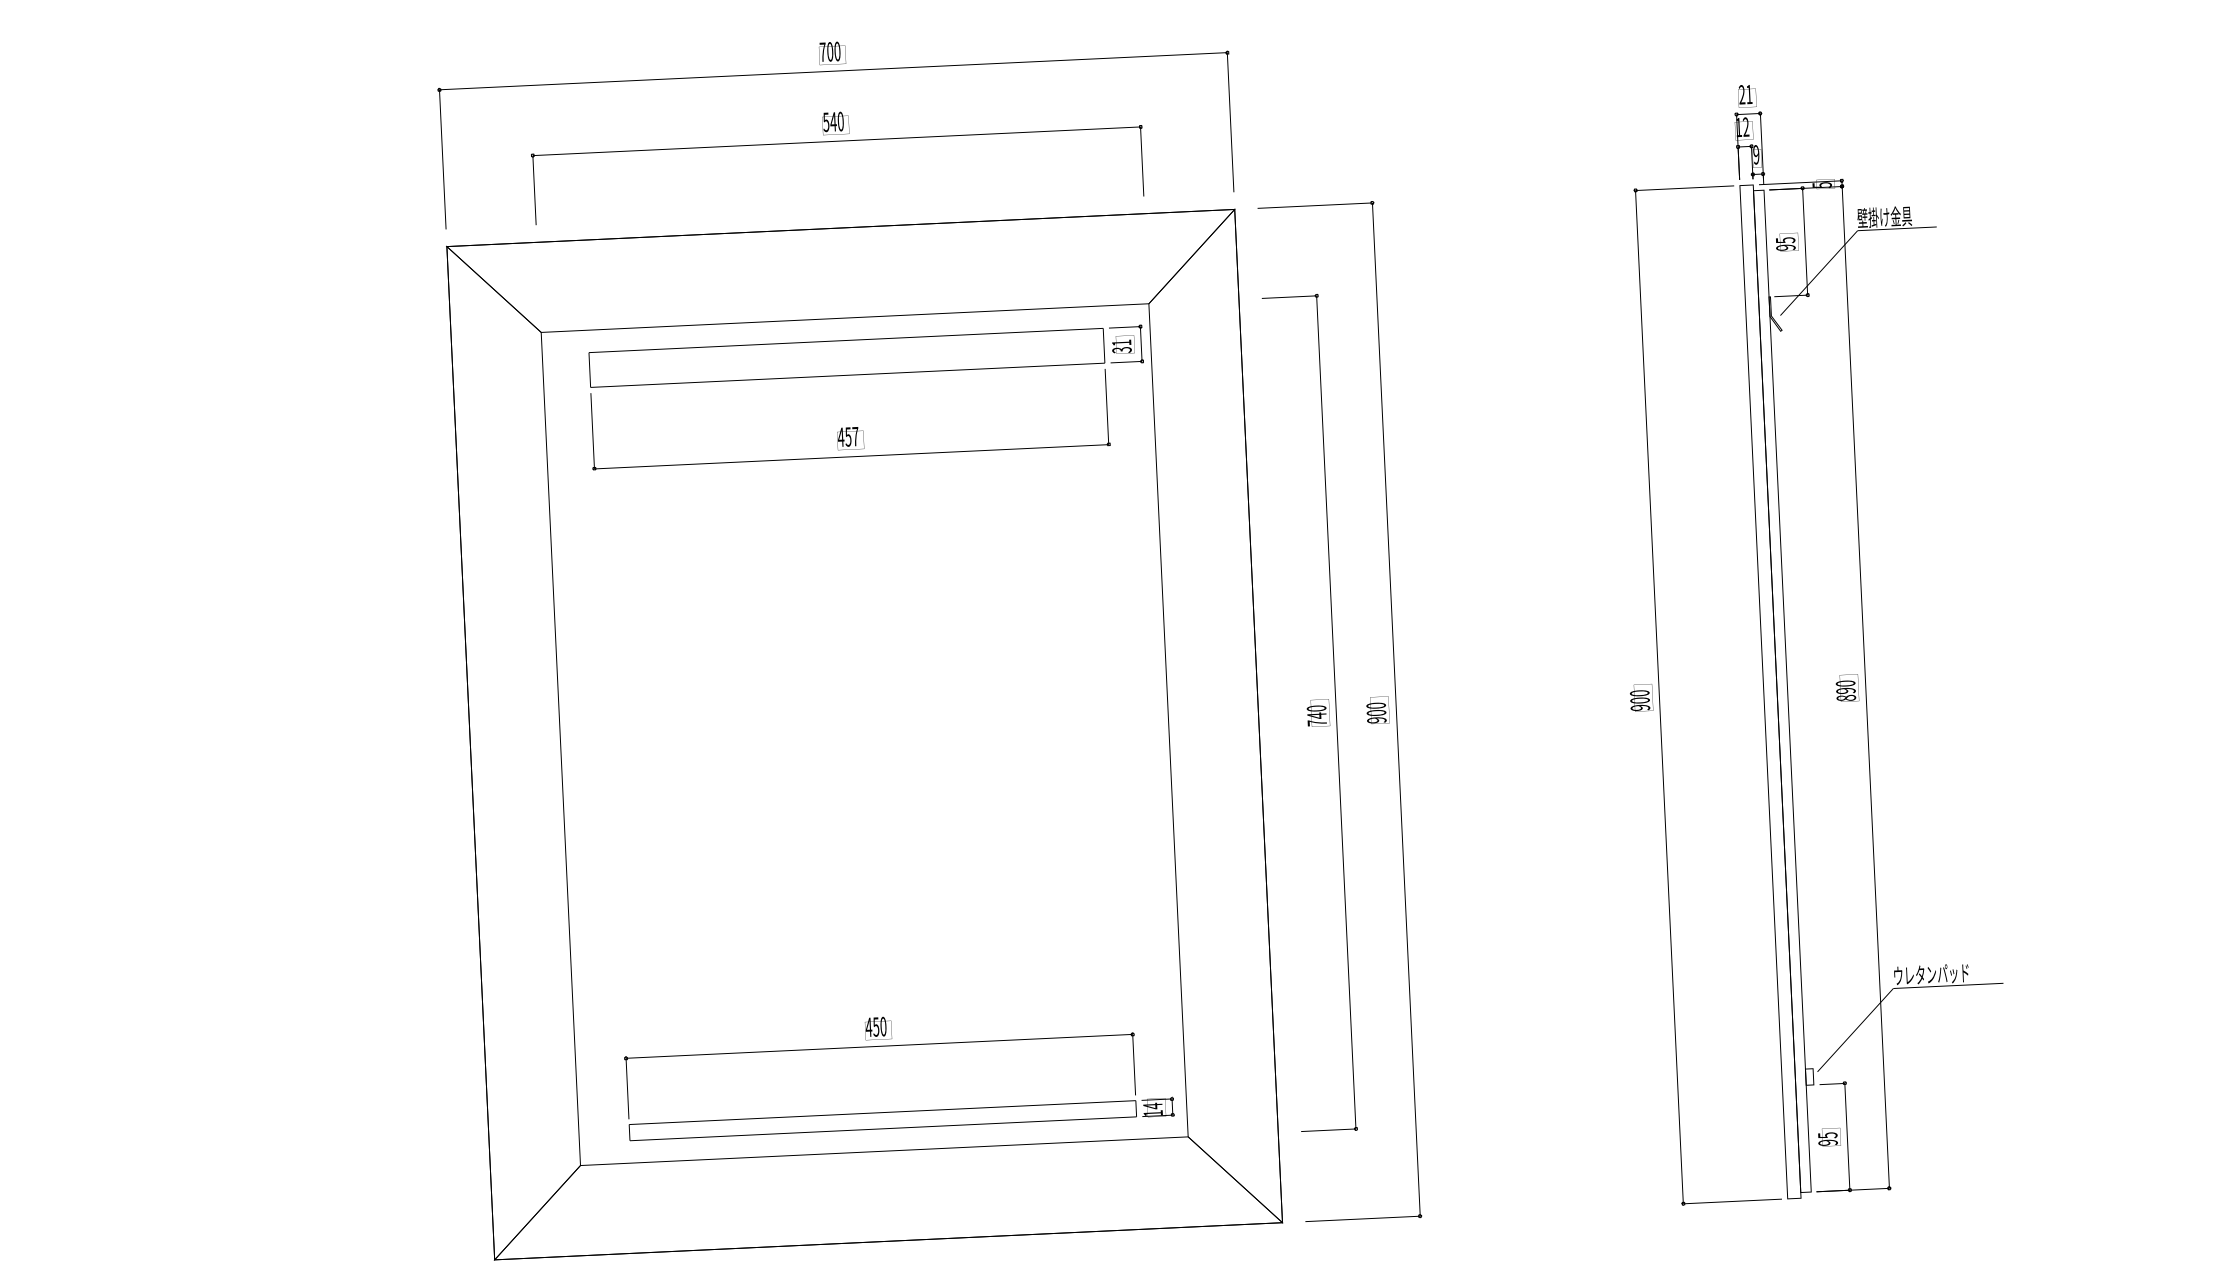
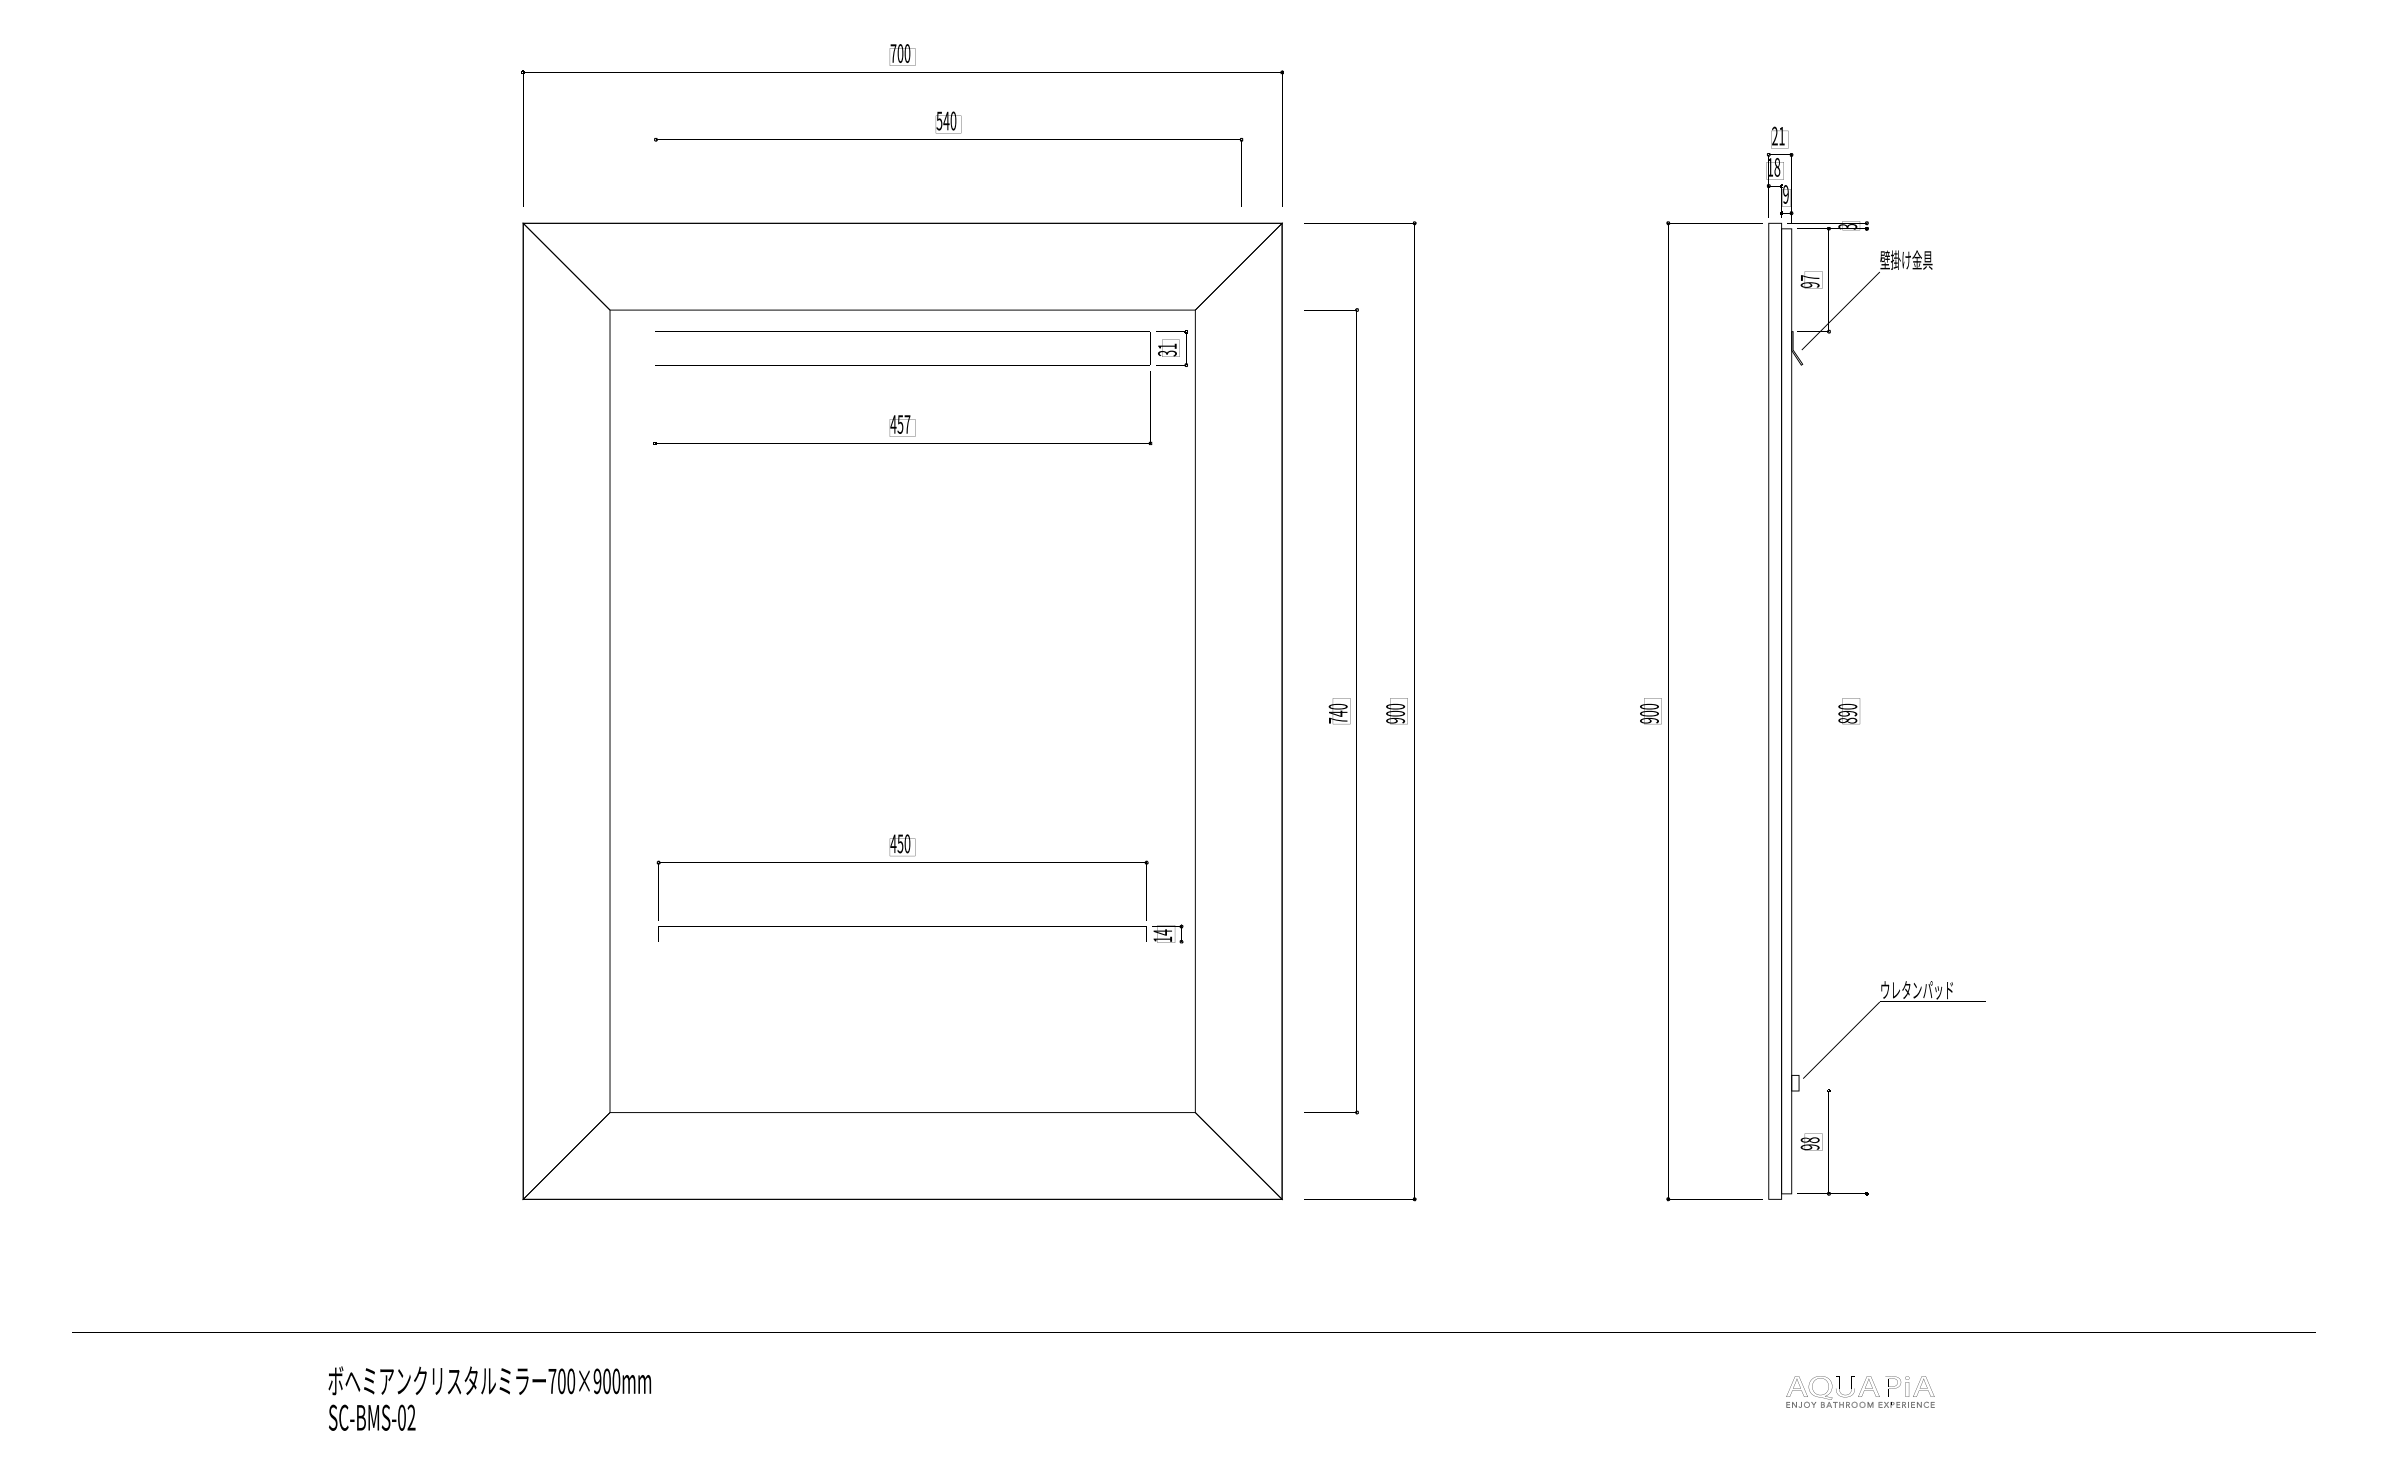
text: (1746, 127) -> (1777, 167), 12 -> 18
text: (837, 160) -> (948, 158), moved
text: (1821, 185) -> (1847, 226), 5 -> 3
text: (1785, 239) -> (1810, 277), 95 -> 97
text: (898, 1072) -> (919, 888), moved
text: (1827, 1135) -> (1809, 1140), 95 -> 98

